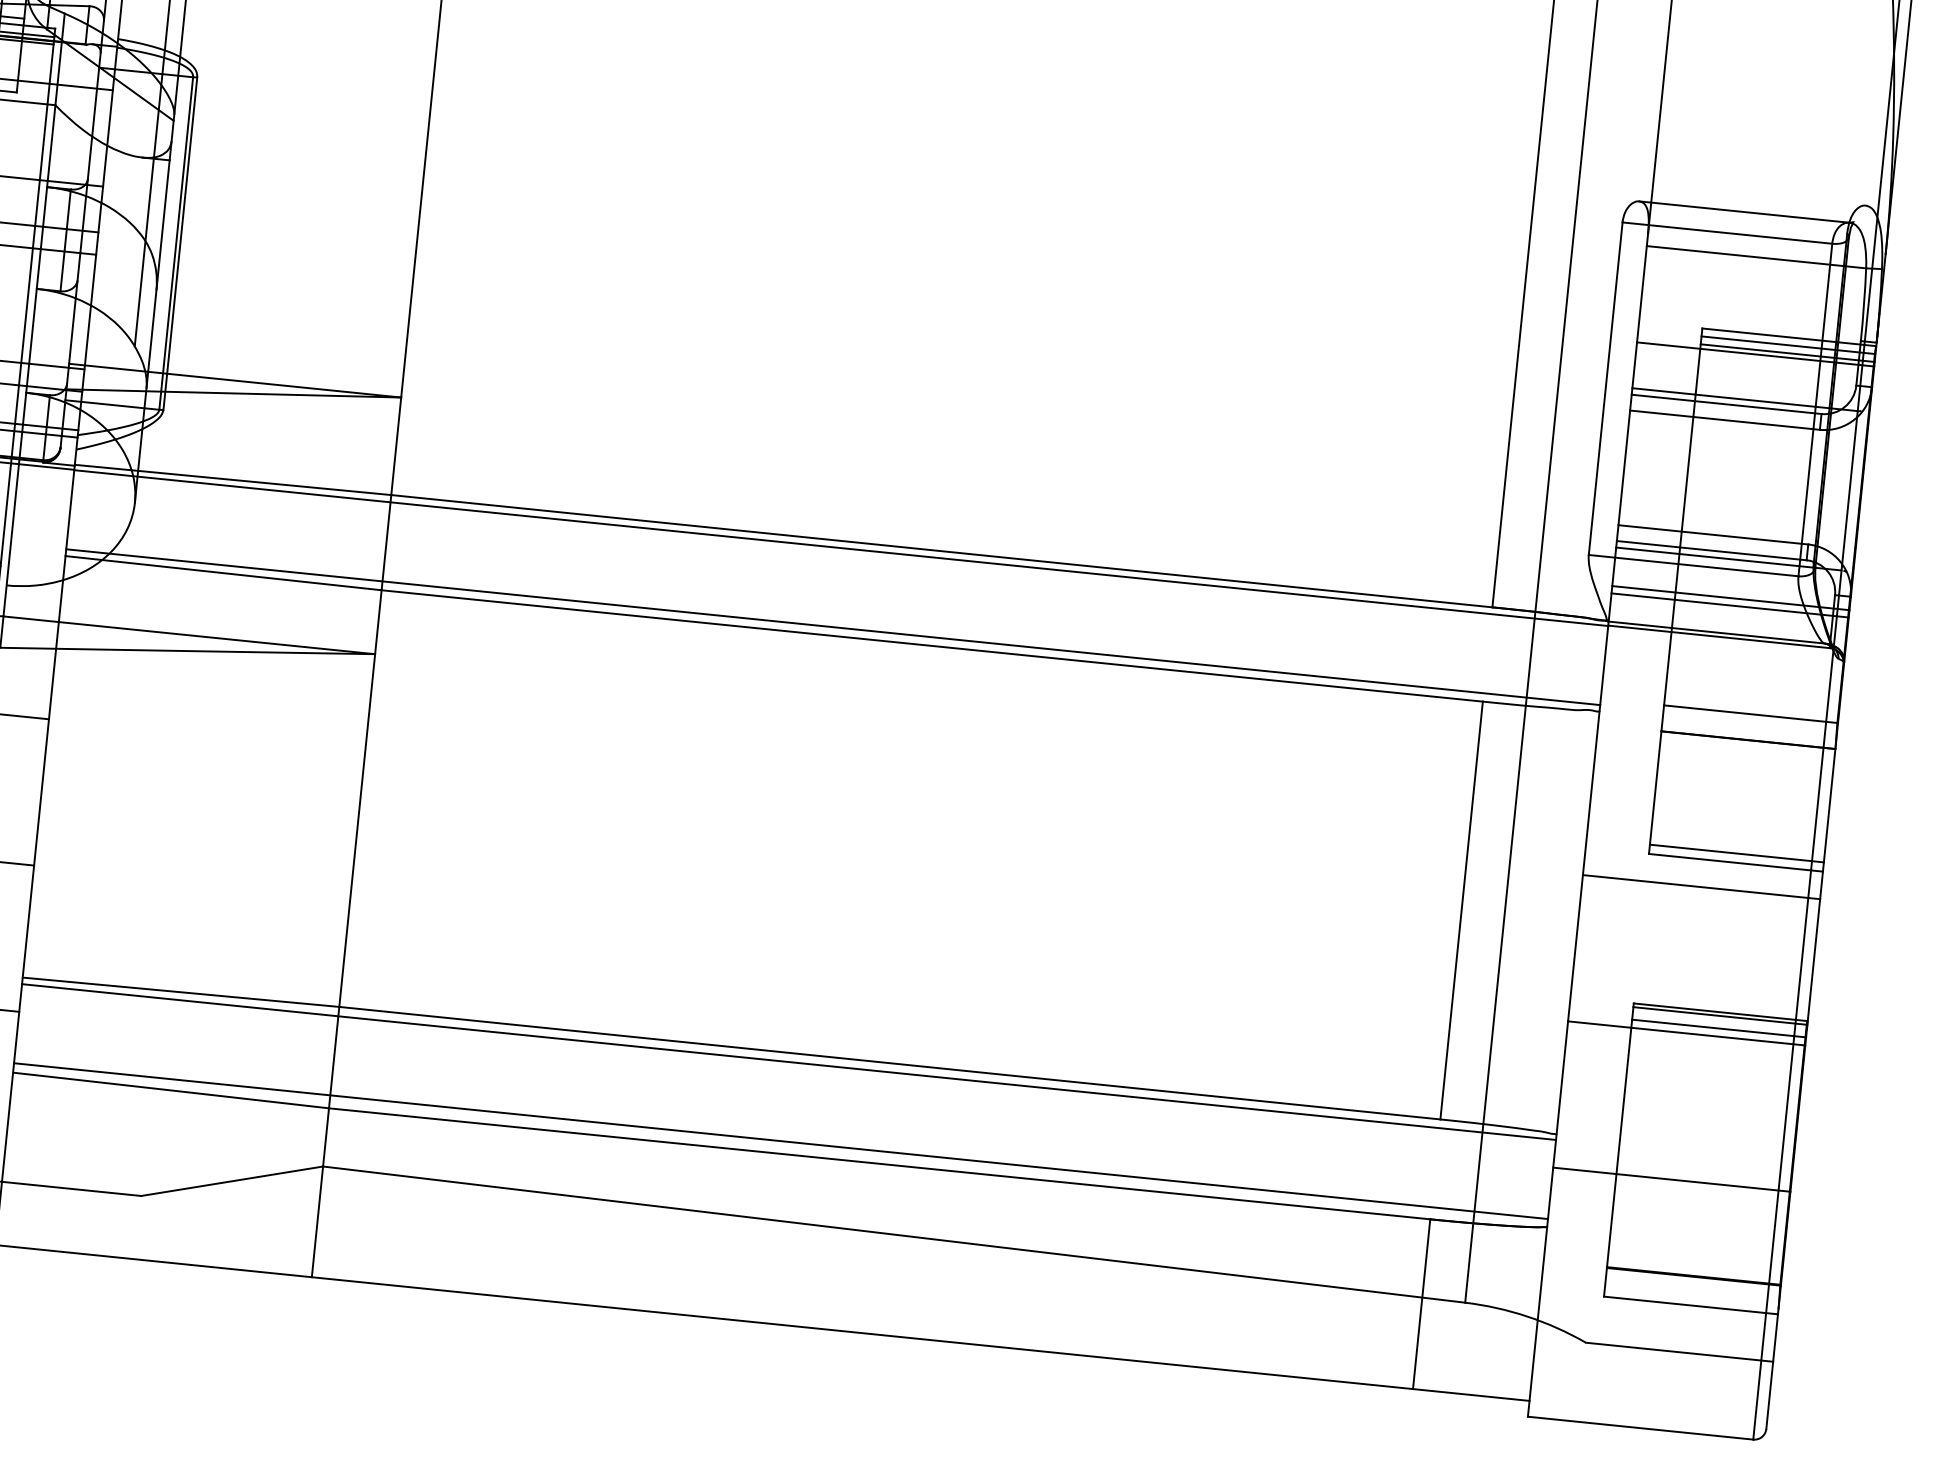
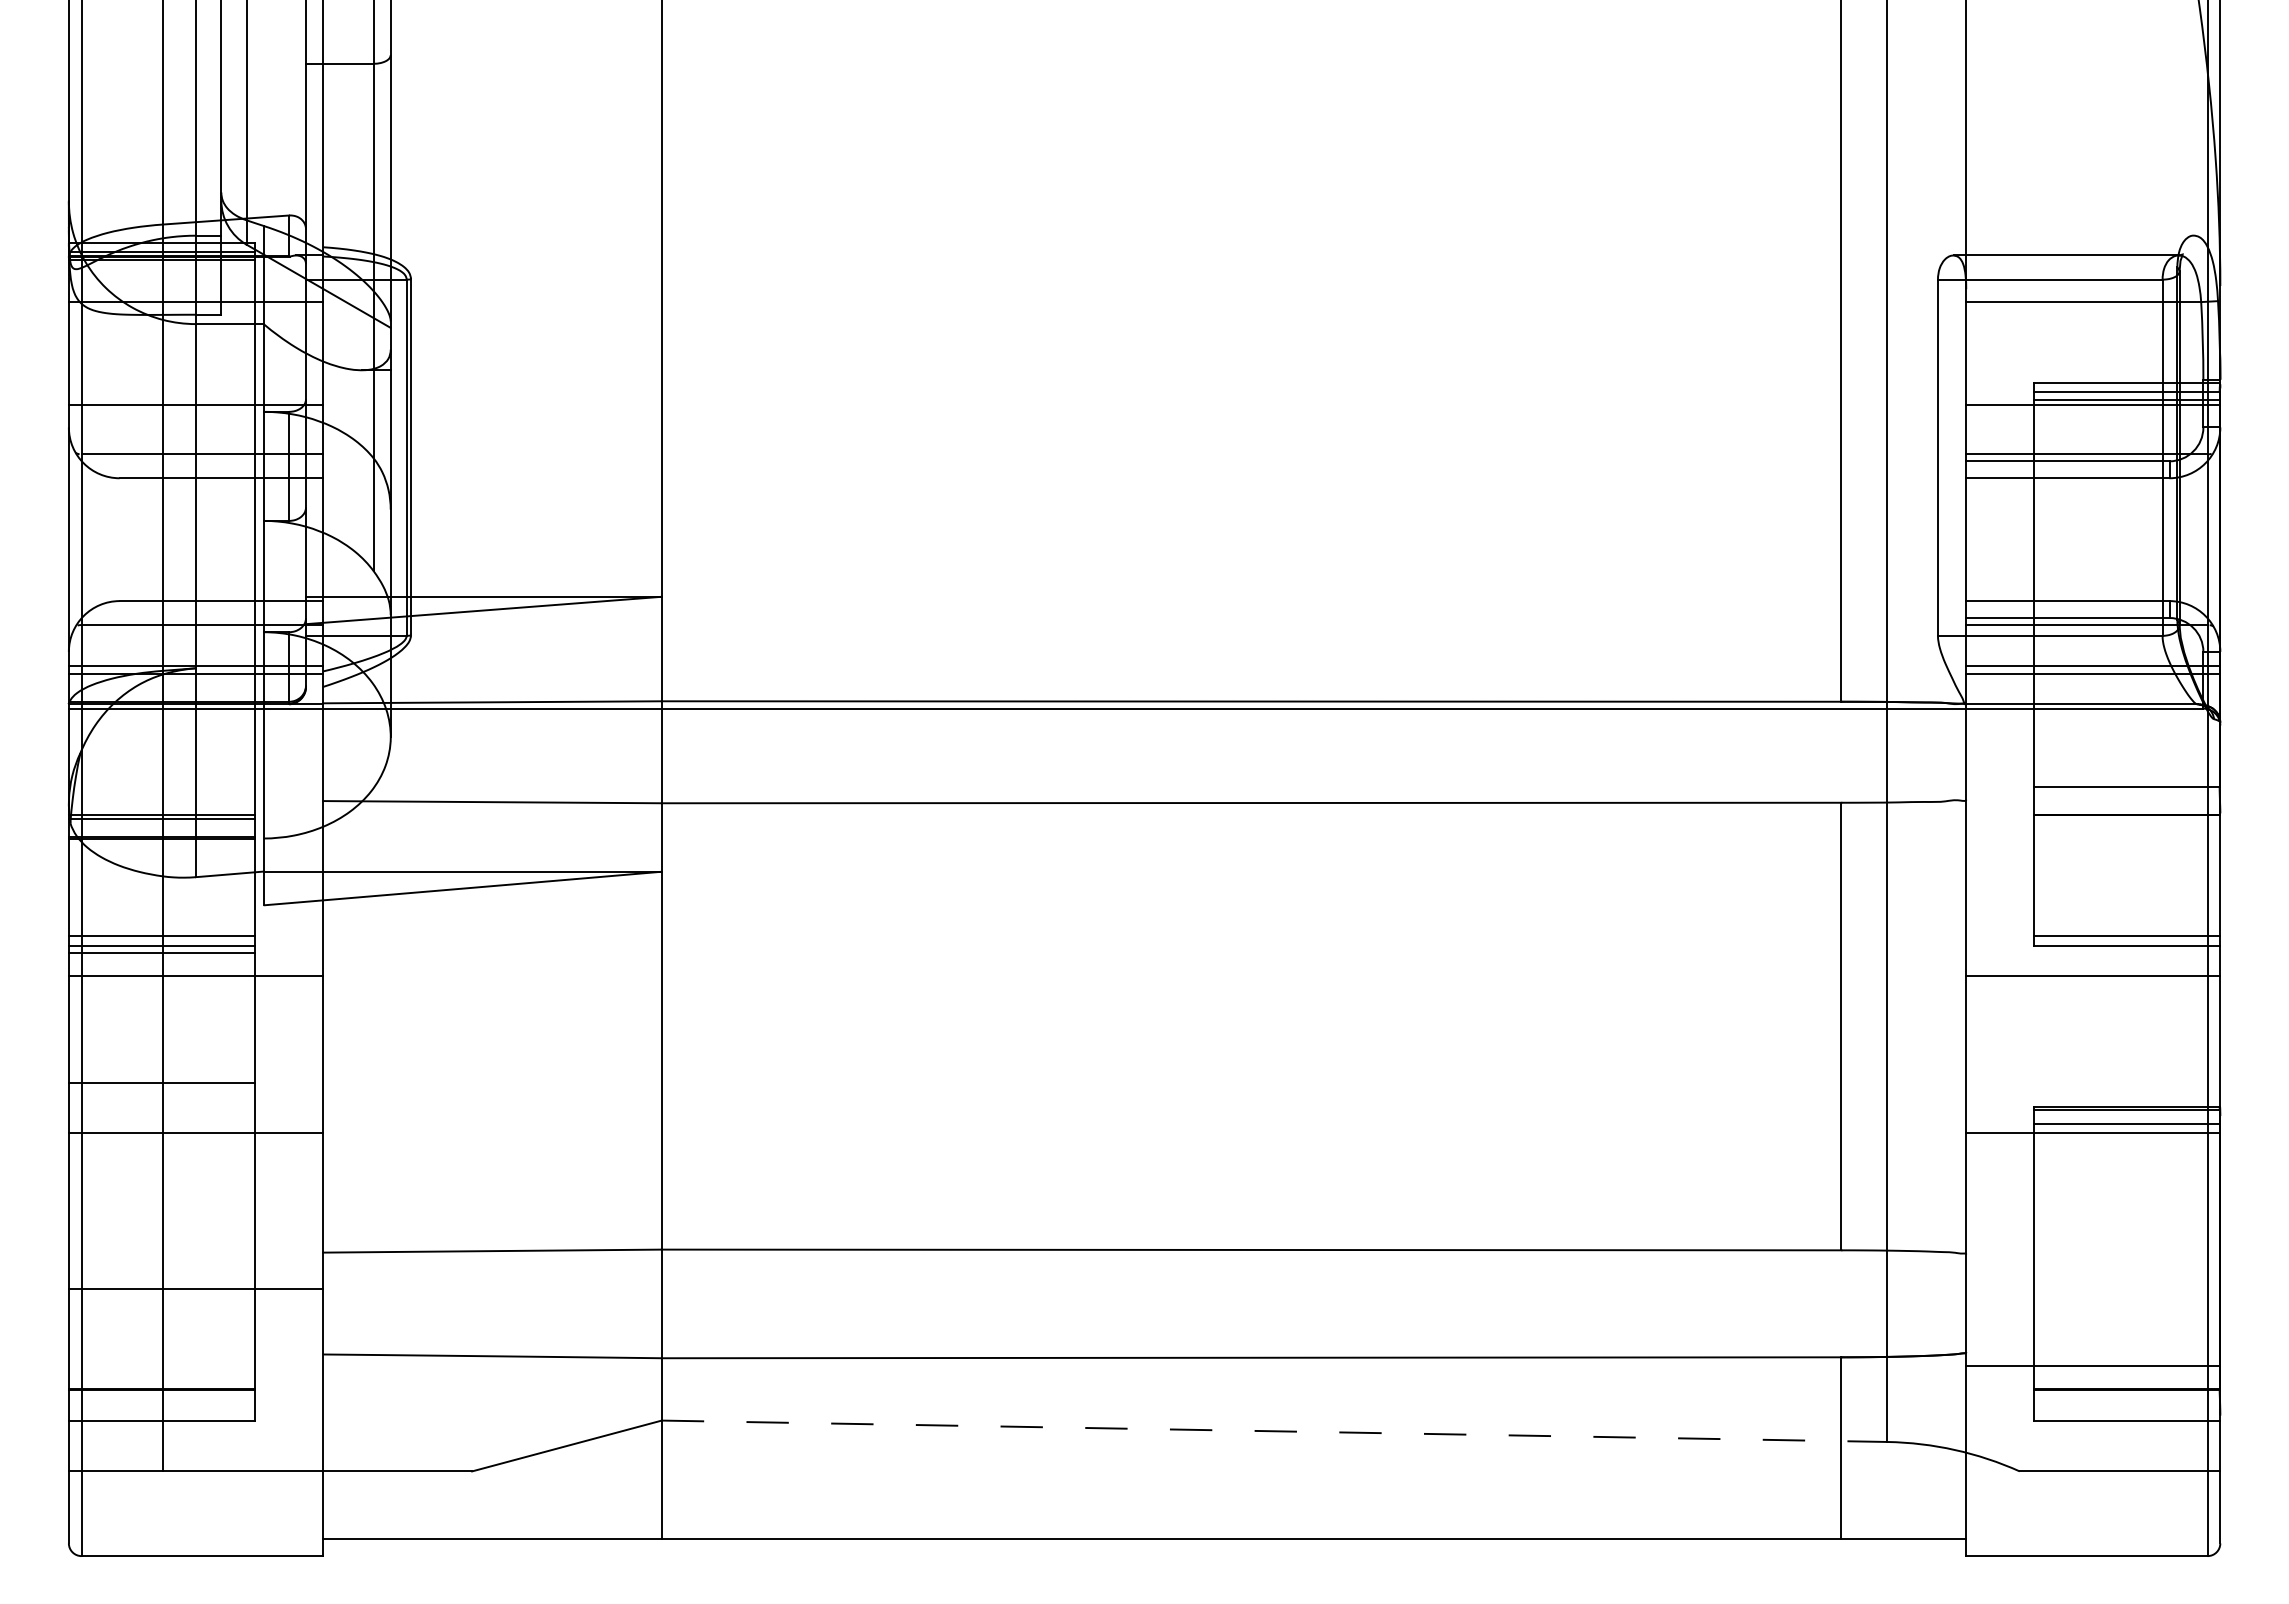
line: (833, 626) -> (1144, 793), removed
line: (788, 1061) -> (1144, 1259), removed
line: (780, 1141) -> (1144, 1344), removed
line: (1672, 1179) -> (2093, 1366), moved
line: (894, 1234) -> (1274, 1431), solid -> dashed

